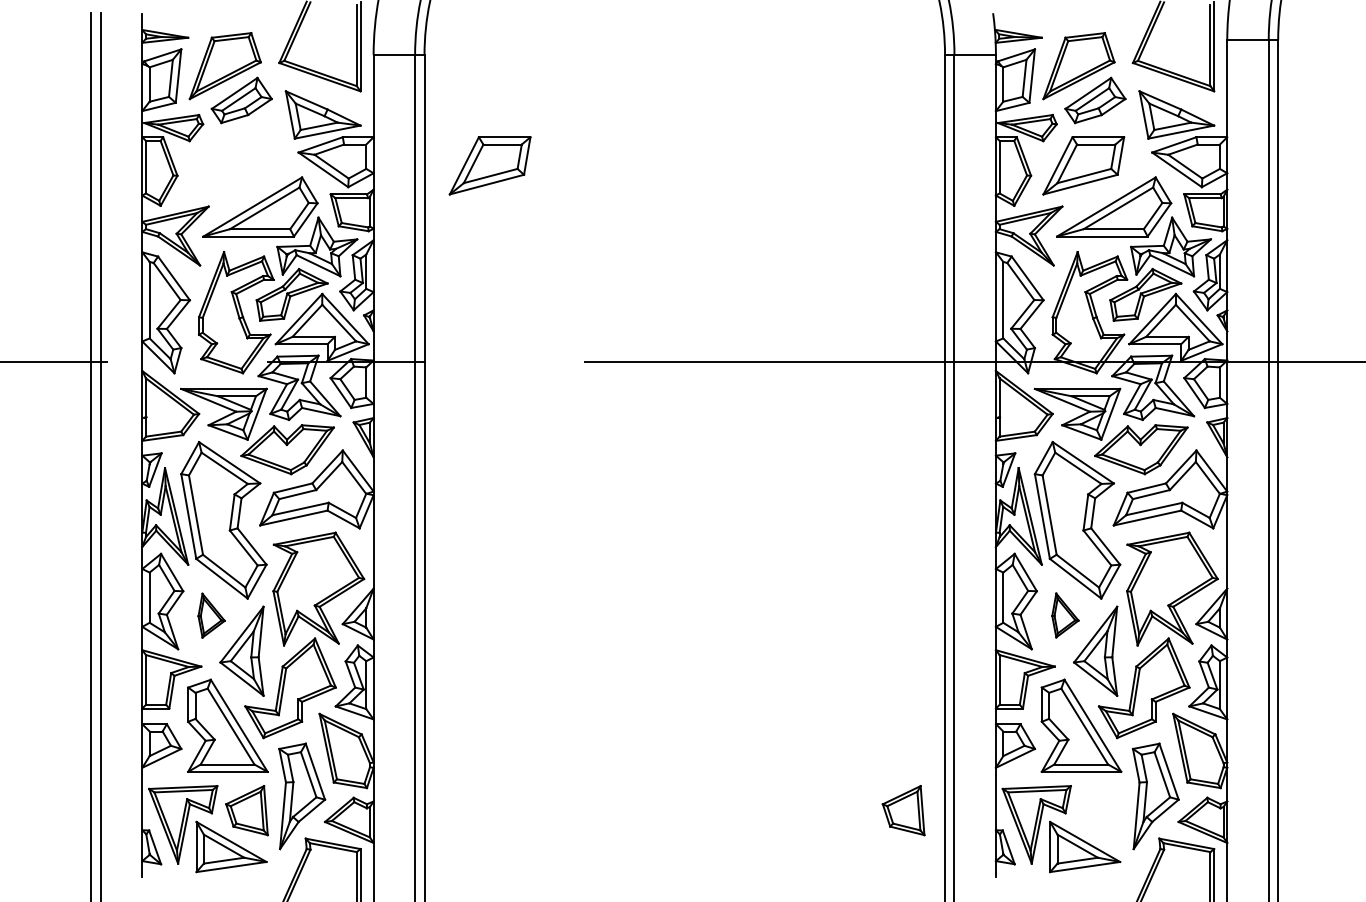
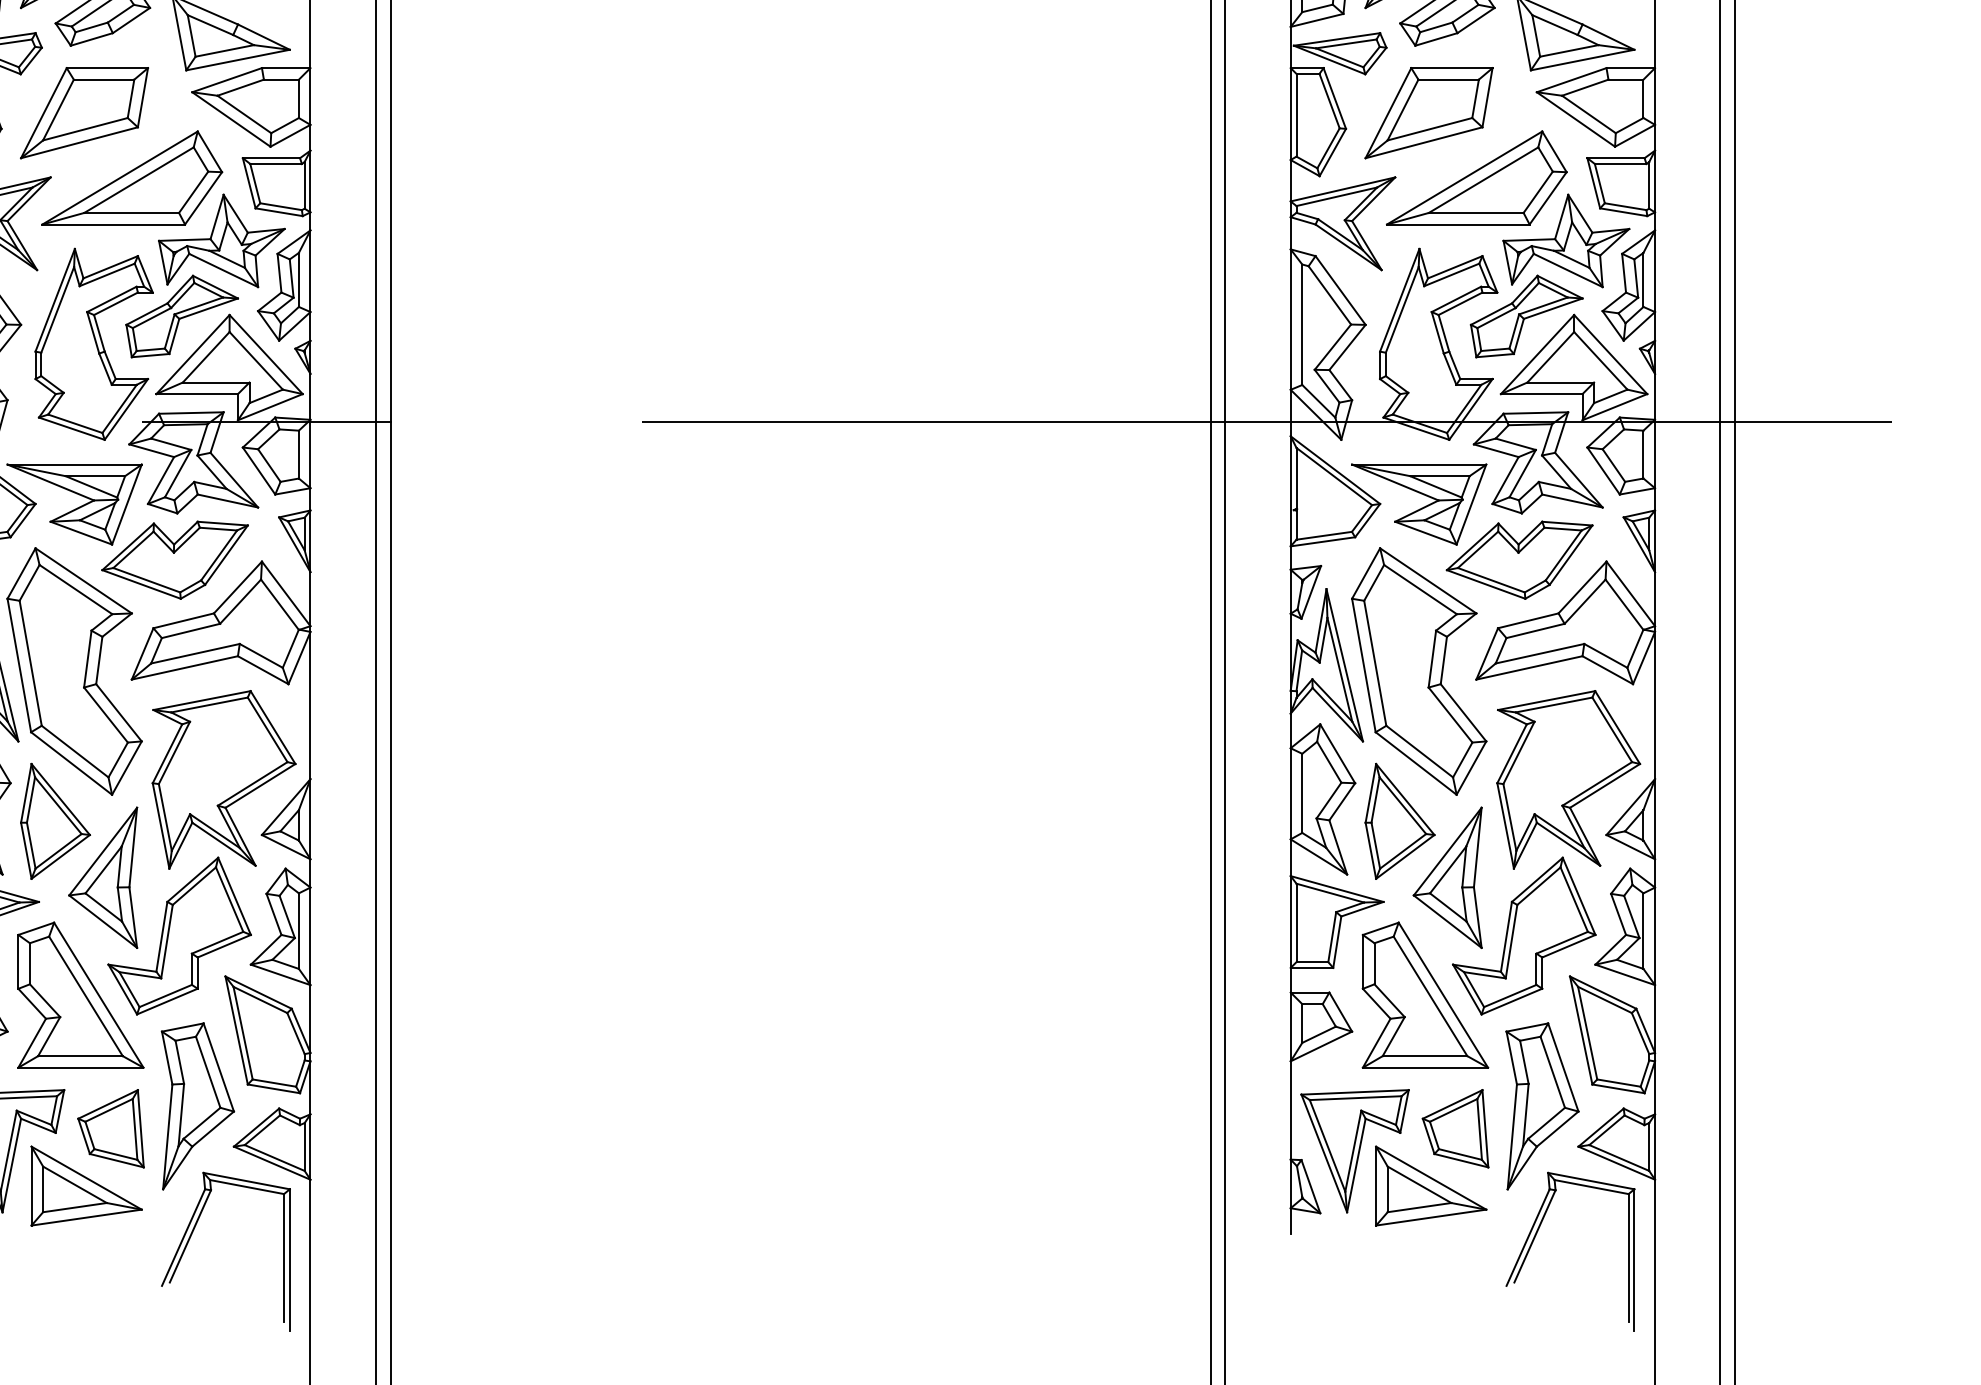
part: (489, 165) -> (83, 112), moved
part: (211, 615) -> (55, 821), size x1.67
part: (1065, 615) -> (1400, 821), size x1.67
part: (903, 810) -> (1455, 1128), moved

